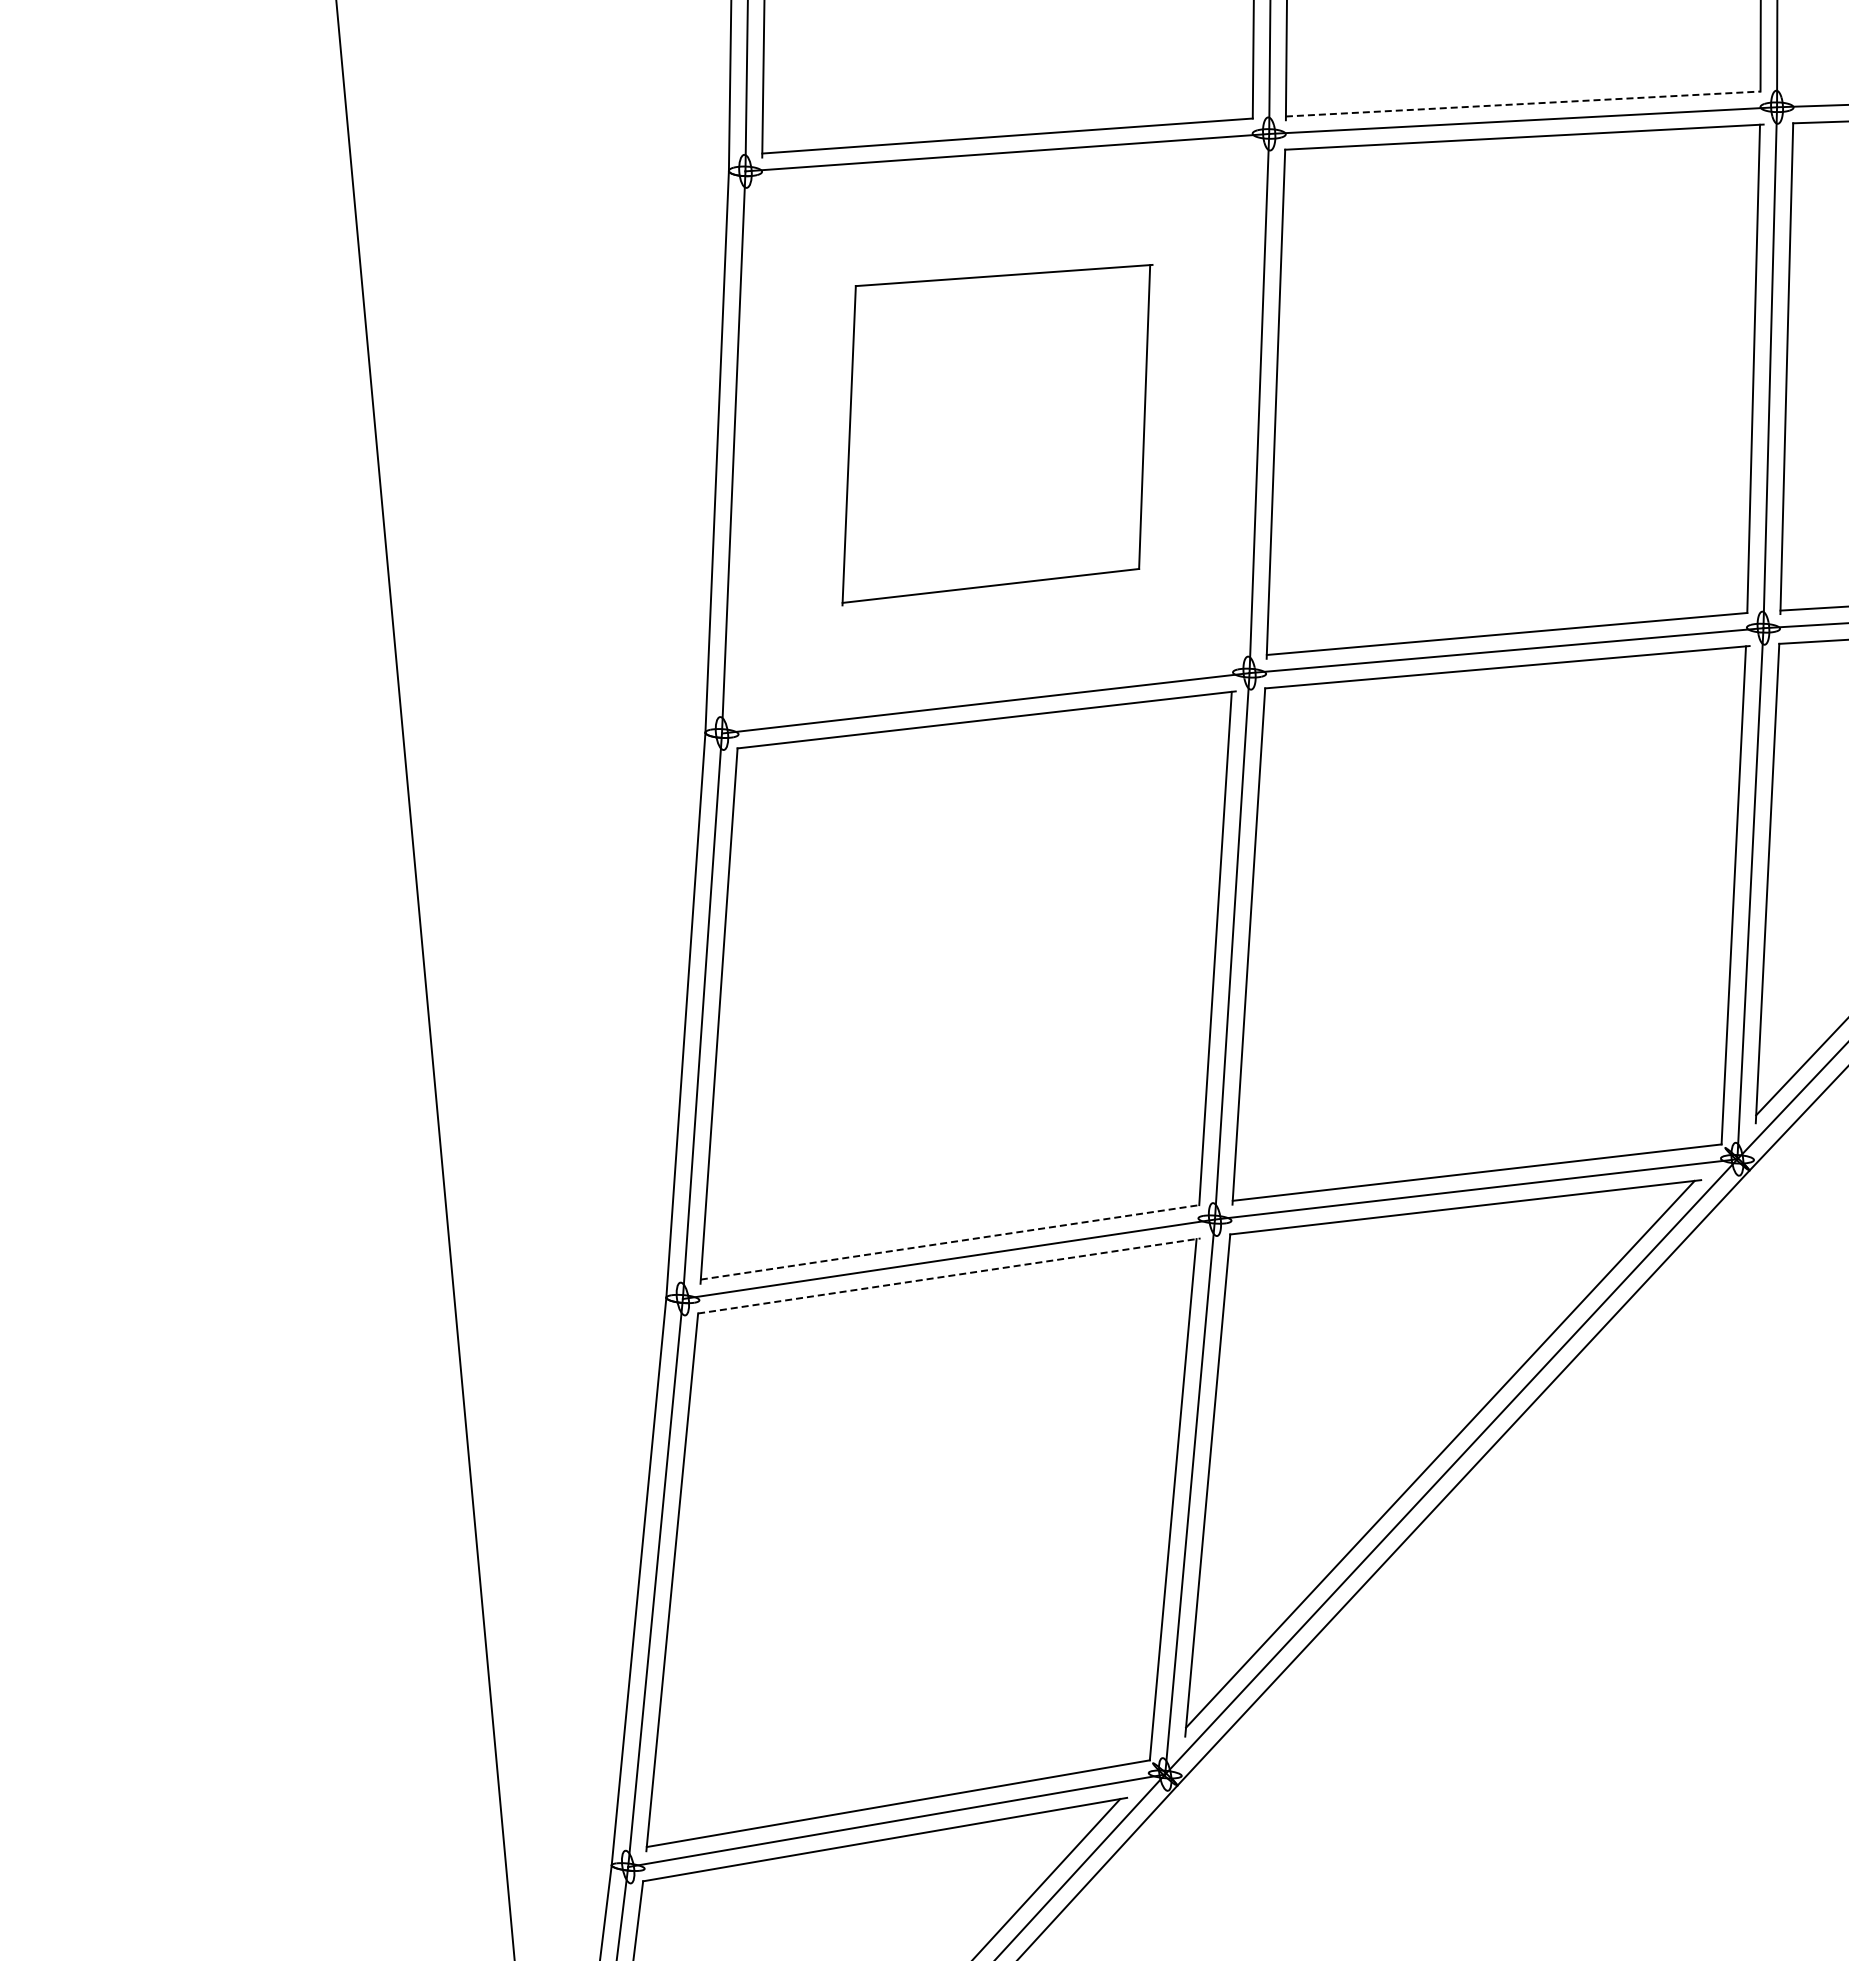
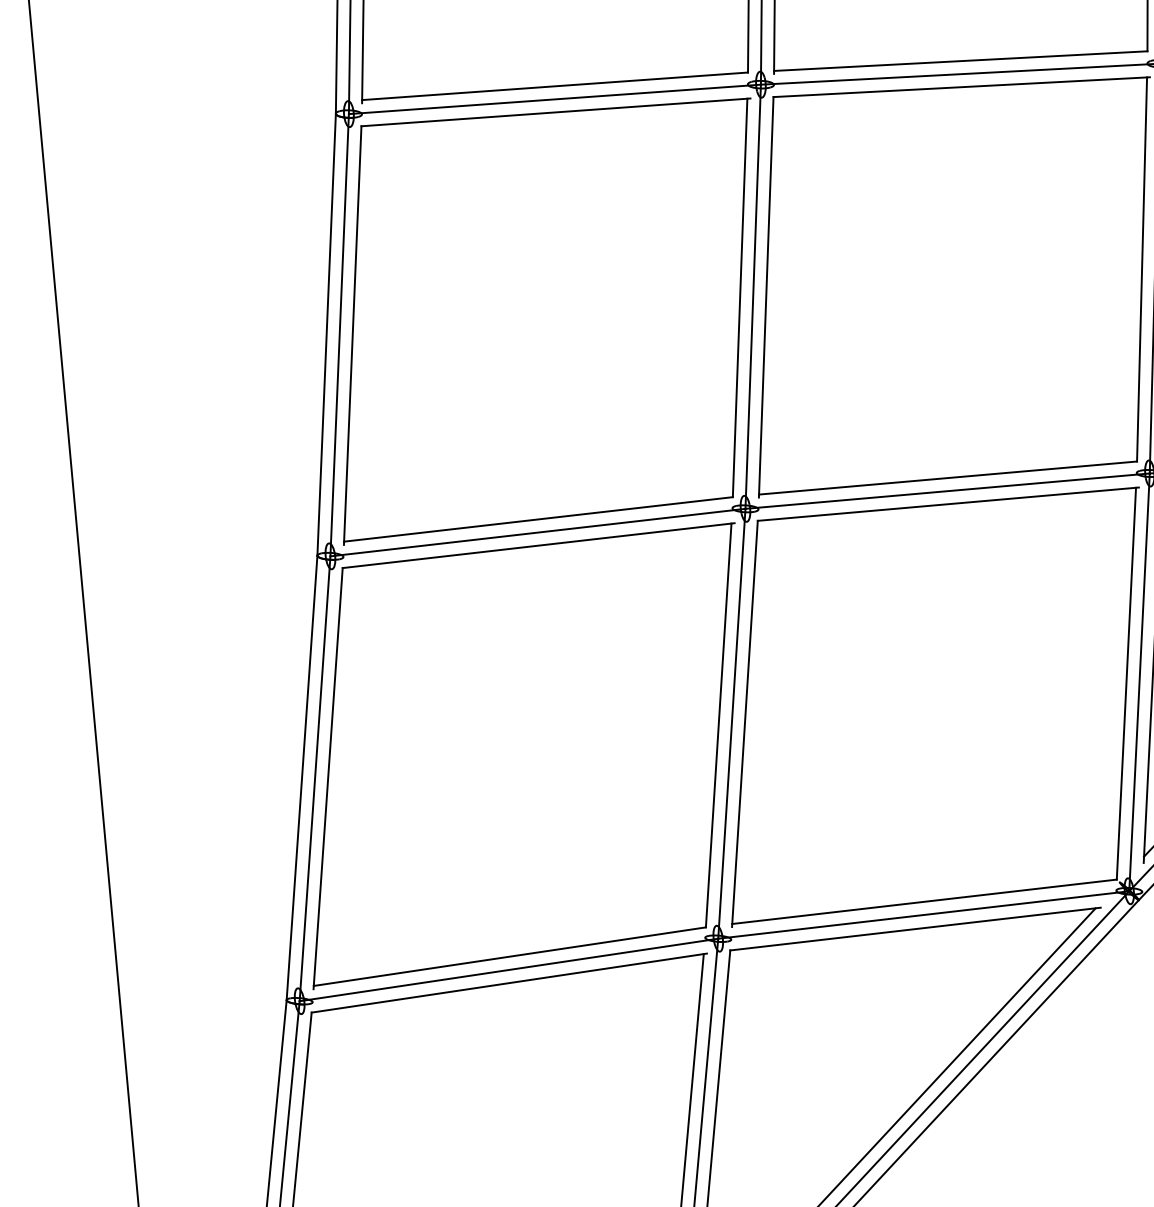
line: (1523, 104) -> (960, 61), dashed -> solid
part: (997, 434) -> (547, 321), size x1.67
line: (950, 1242) -> (510, 956), dashed -> solid
line: (949, 1275) -> (509, 982), dashed -> solid

